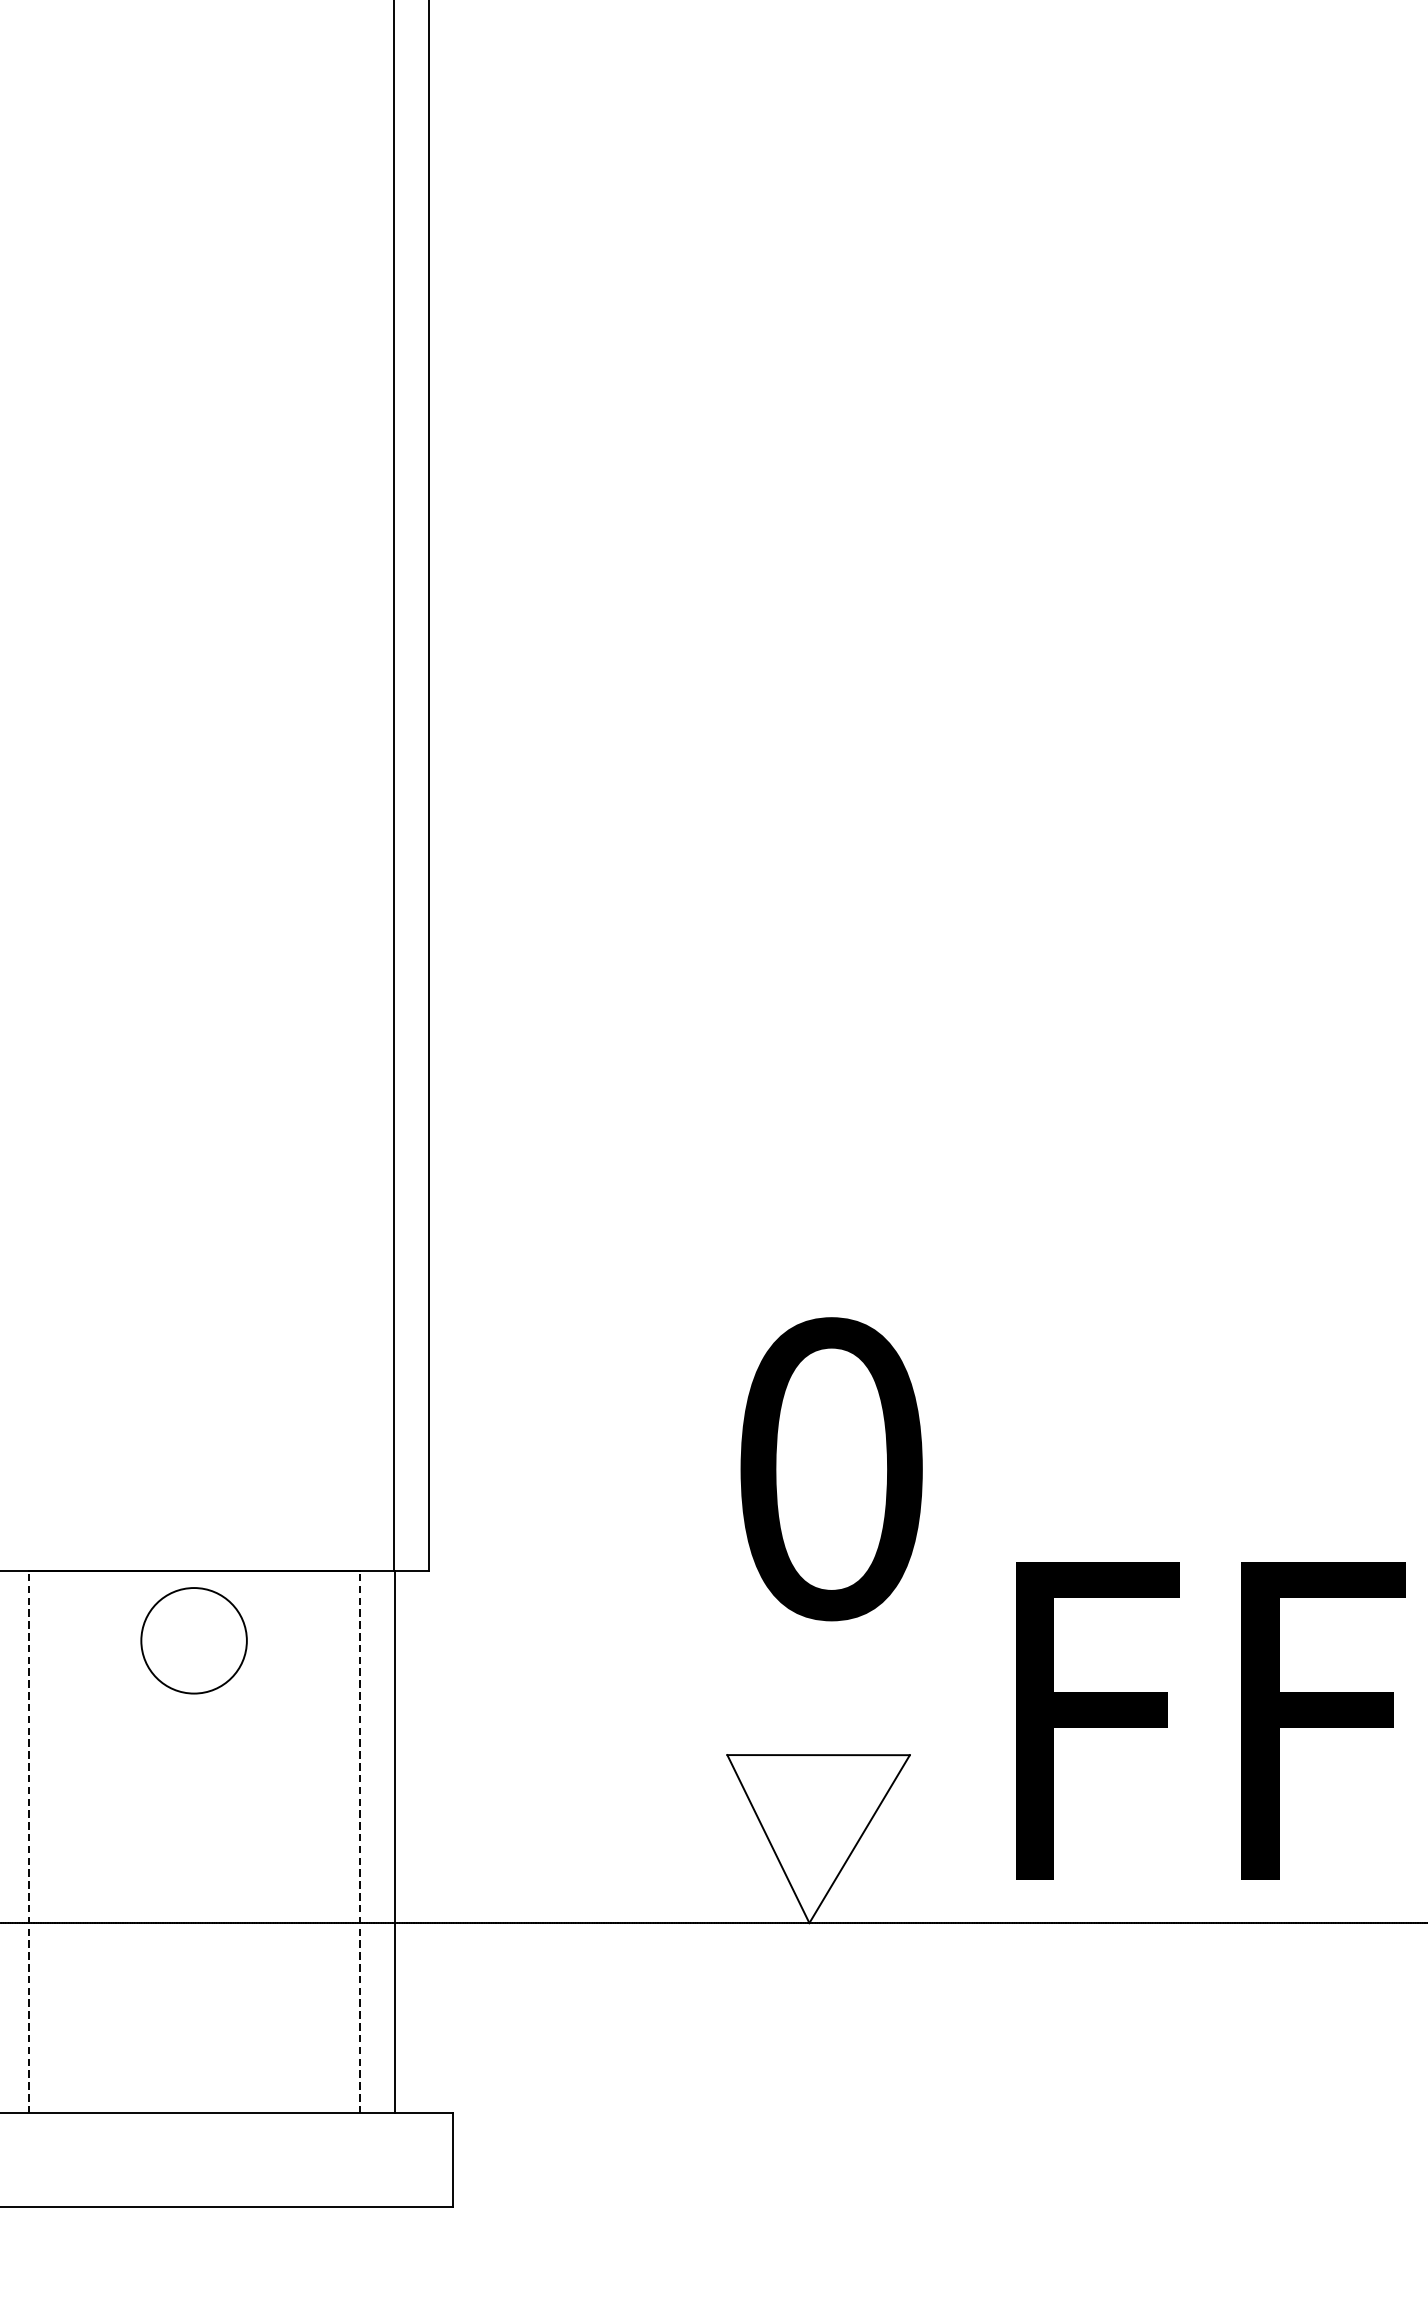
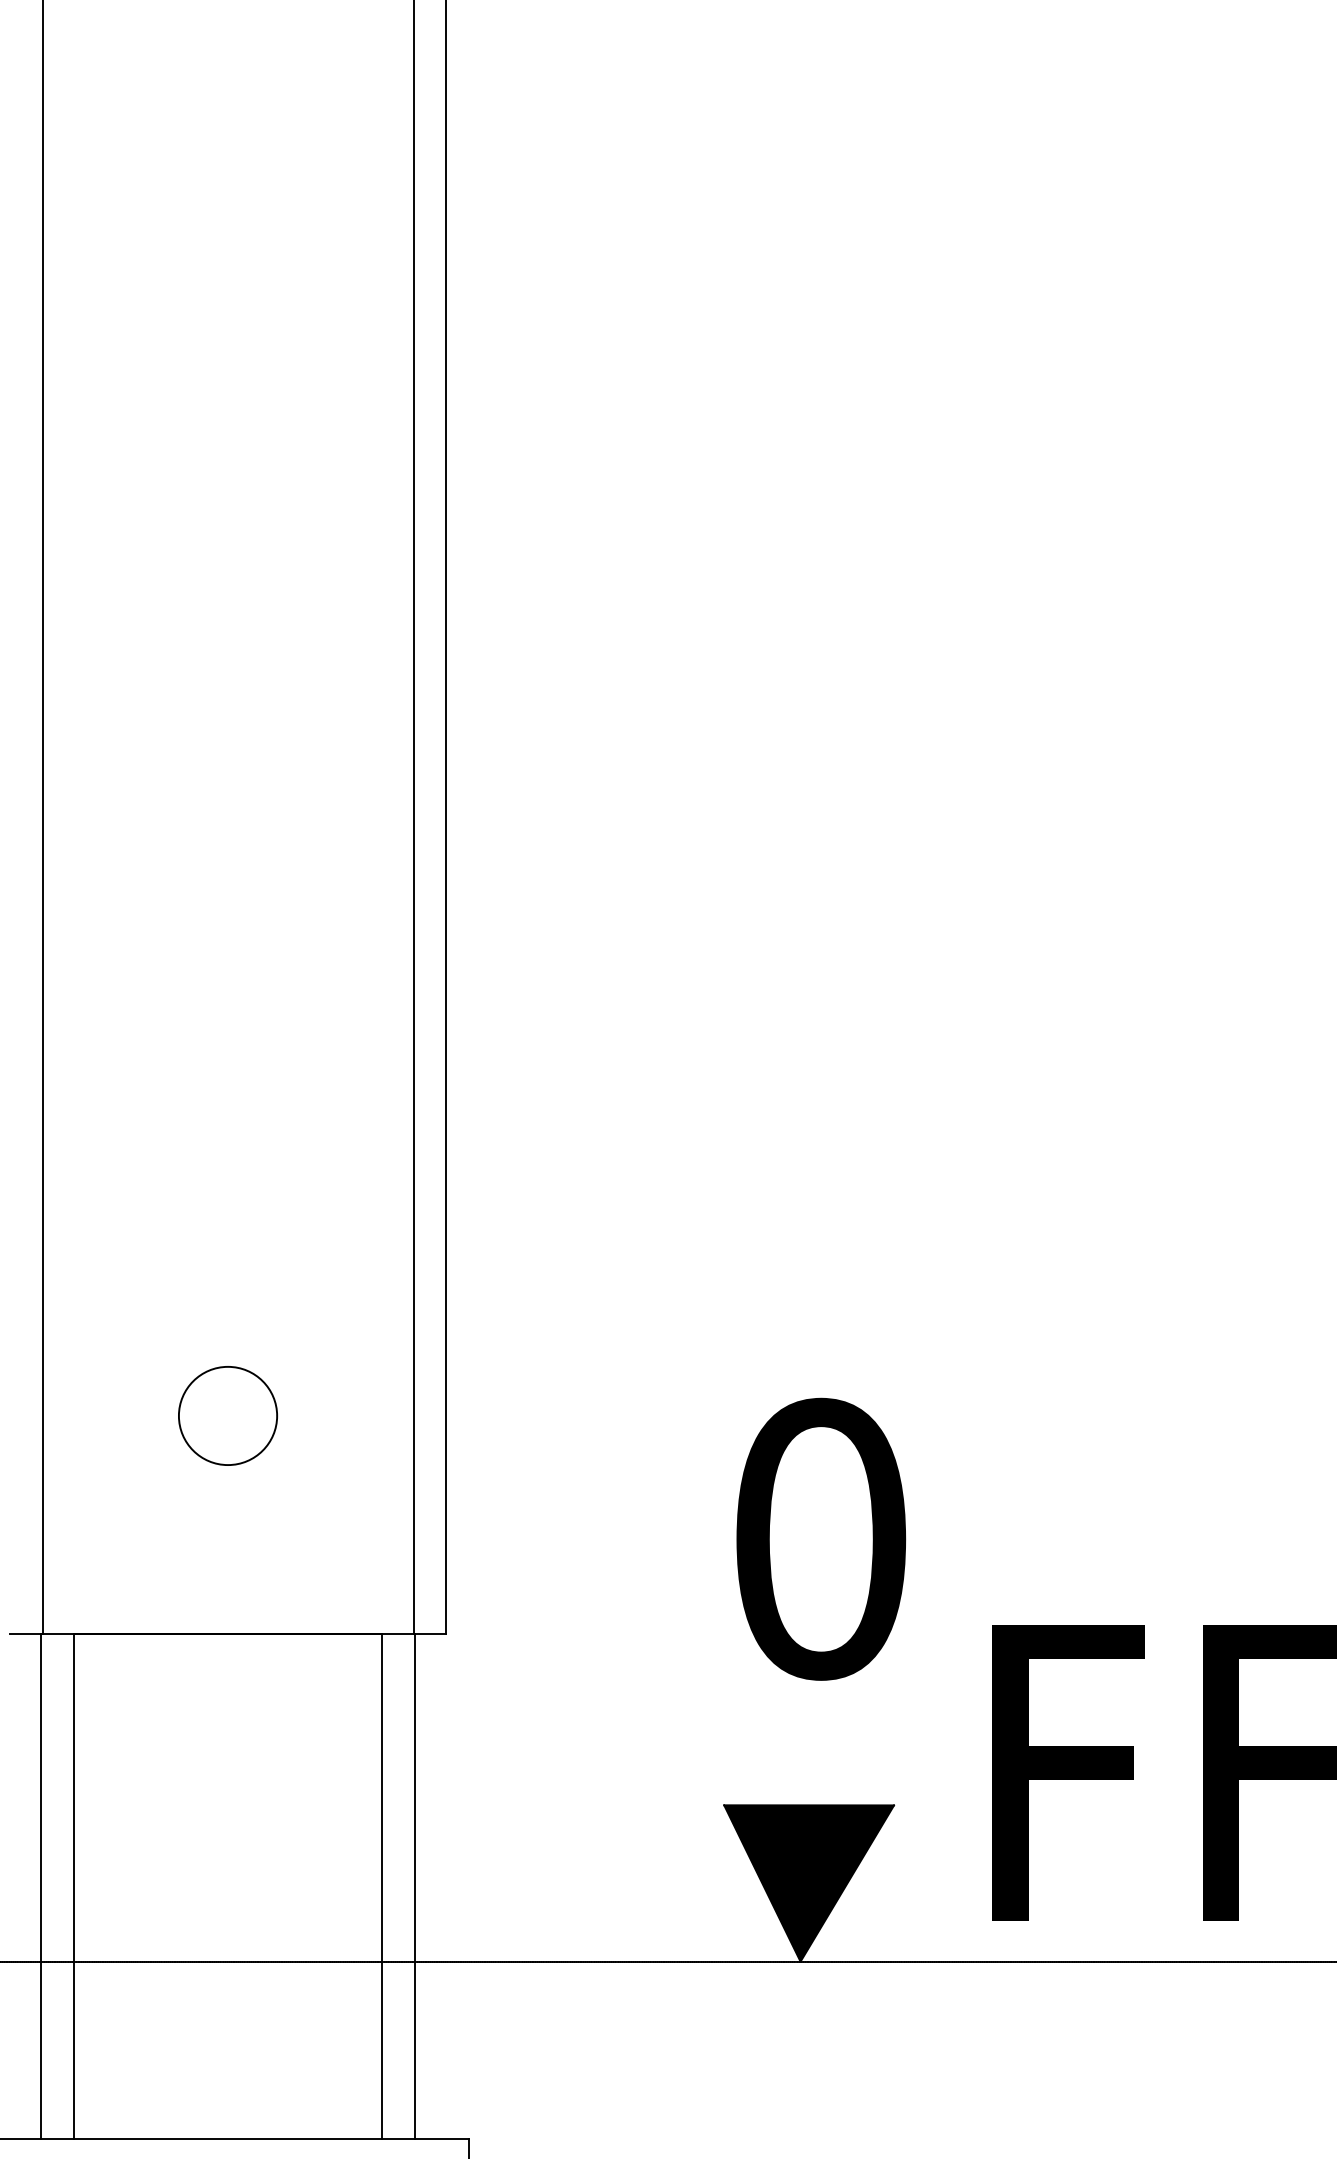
circle: (193, 1640) -> (227, 1415), moved
fill: (819, 1839) -> (809, 1883), added
line: (29, 1841) -> (74, 1885), dashed -> solid
line: (359, 1841) -> (381, 1885), dashed -> solid

